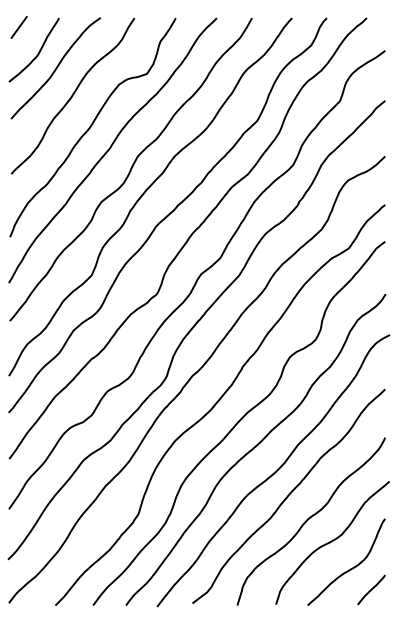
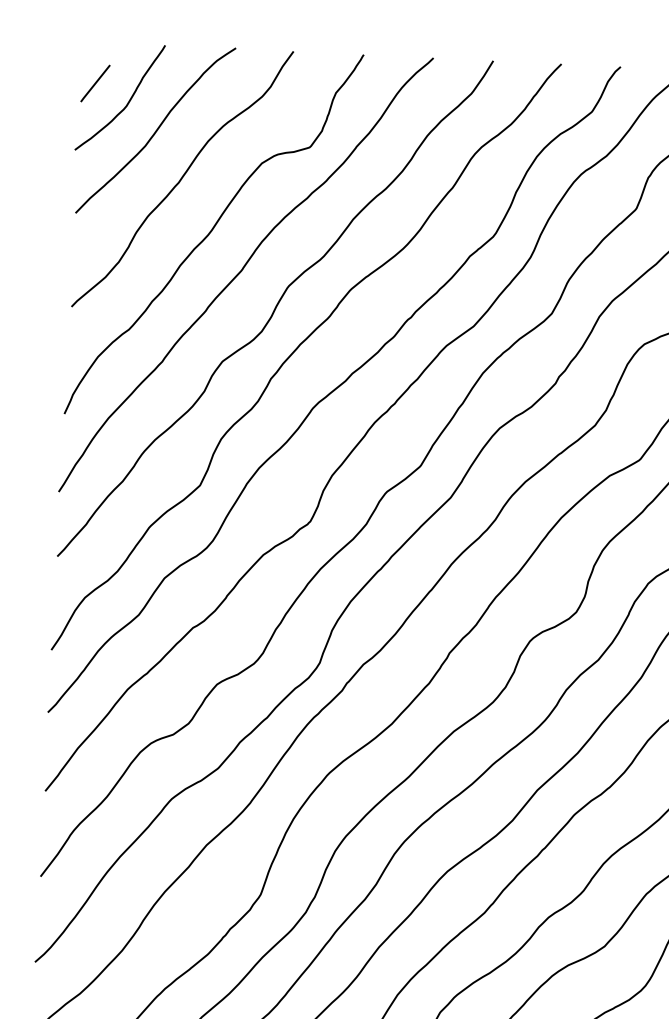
line: (18, 27) -> (94, 83), moved

